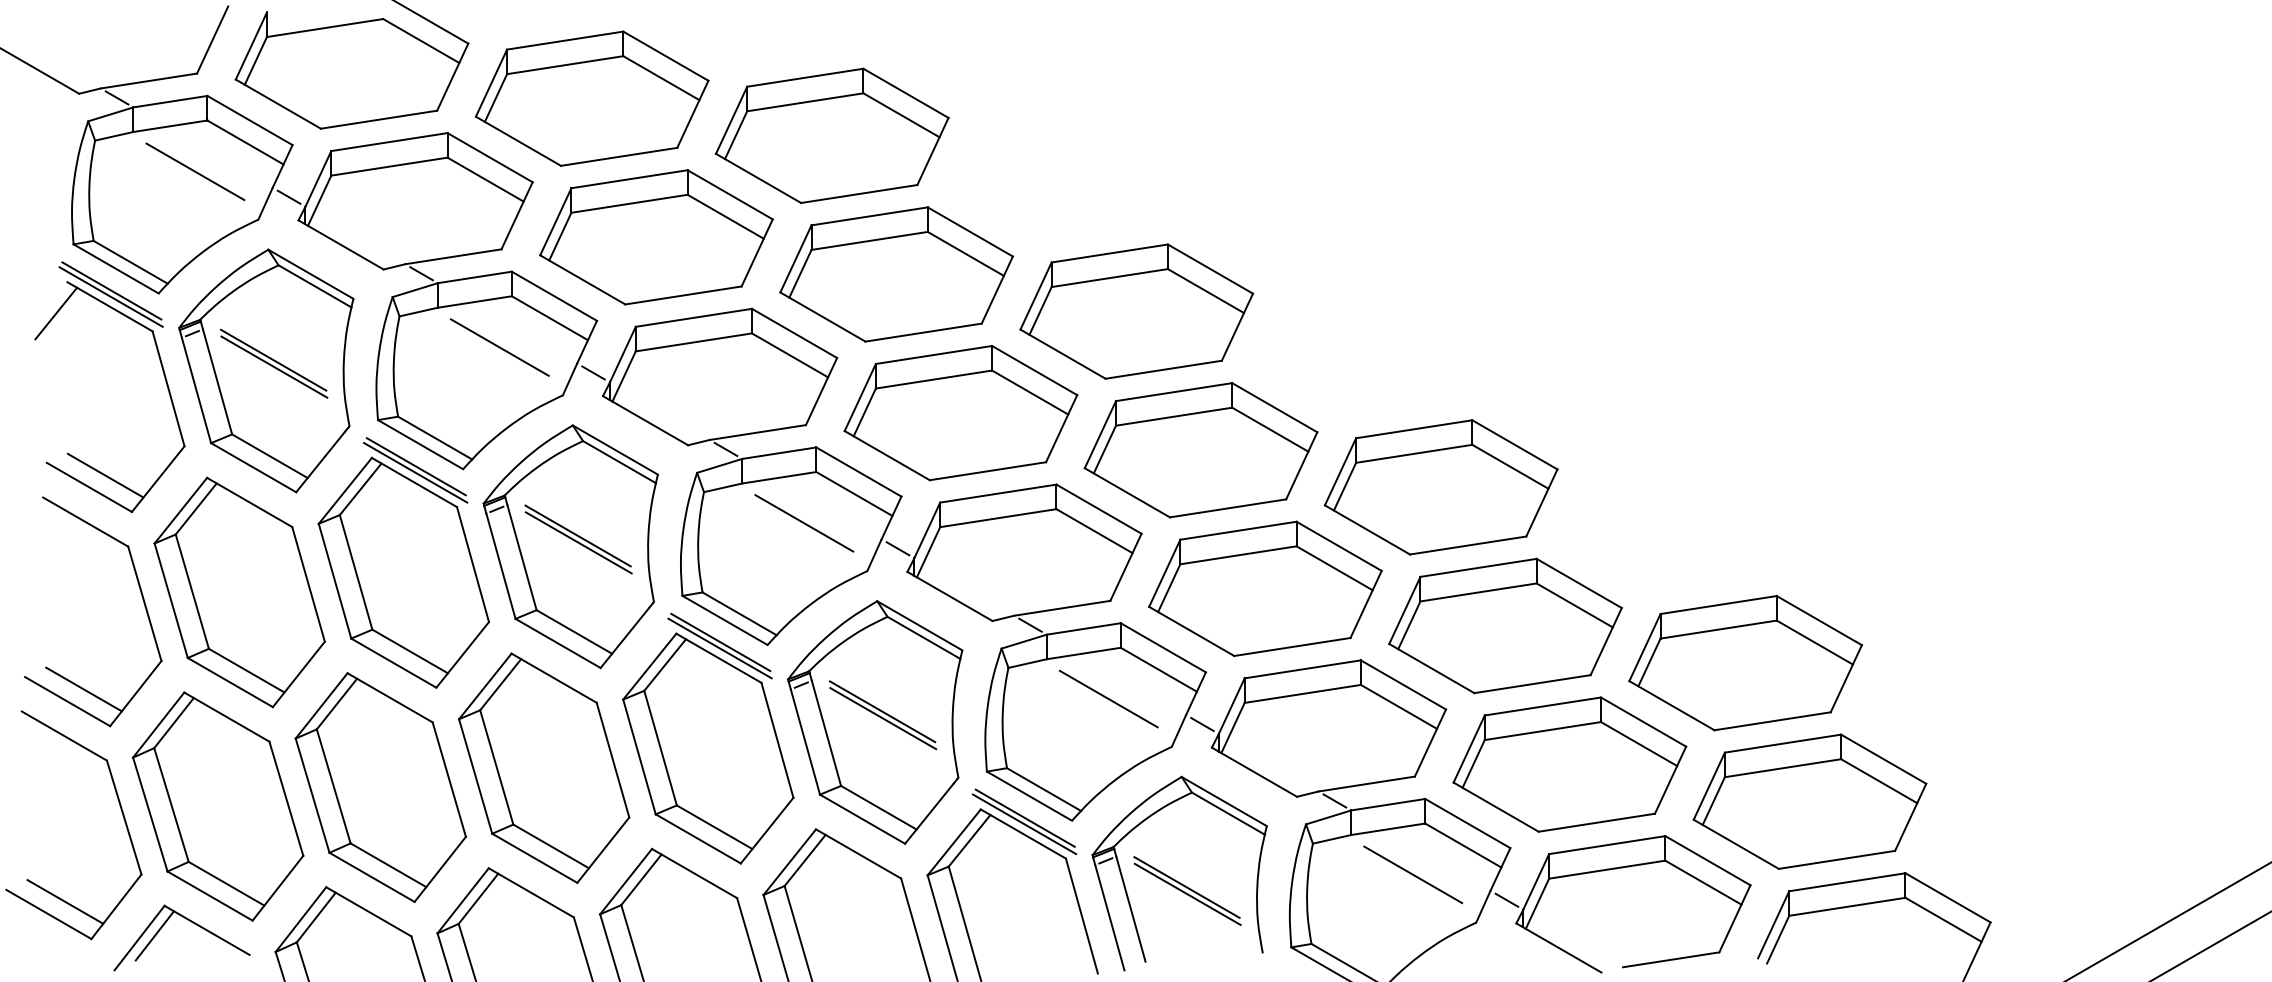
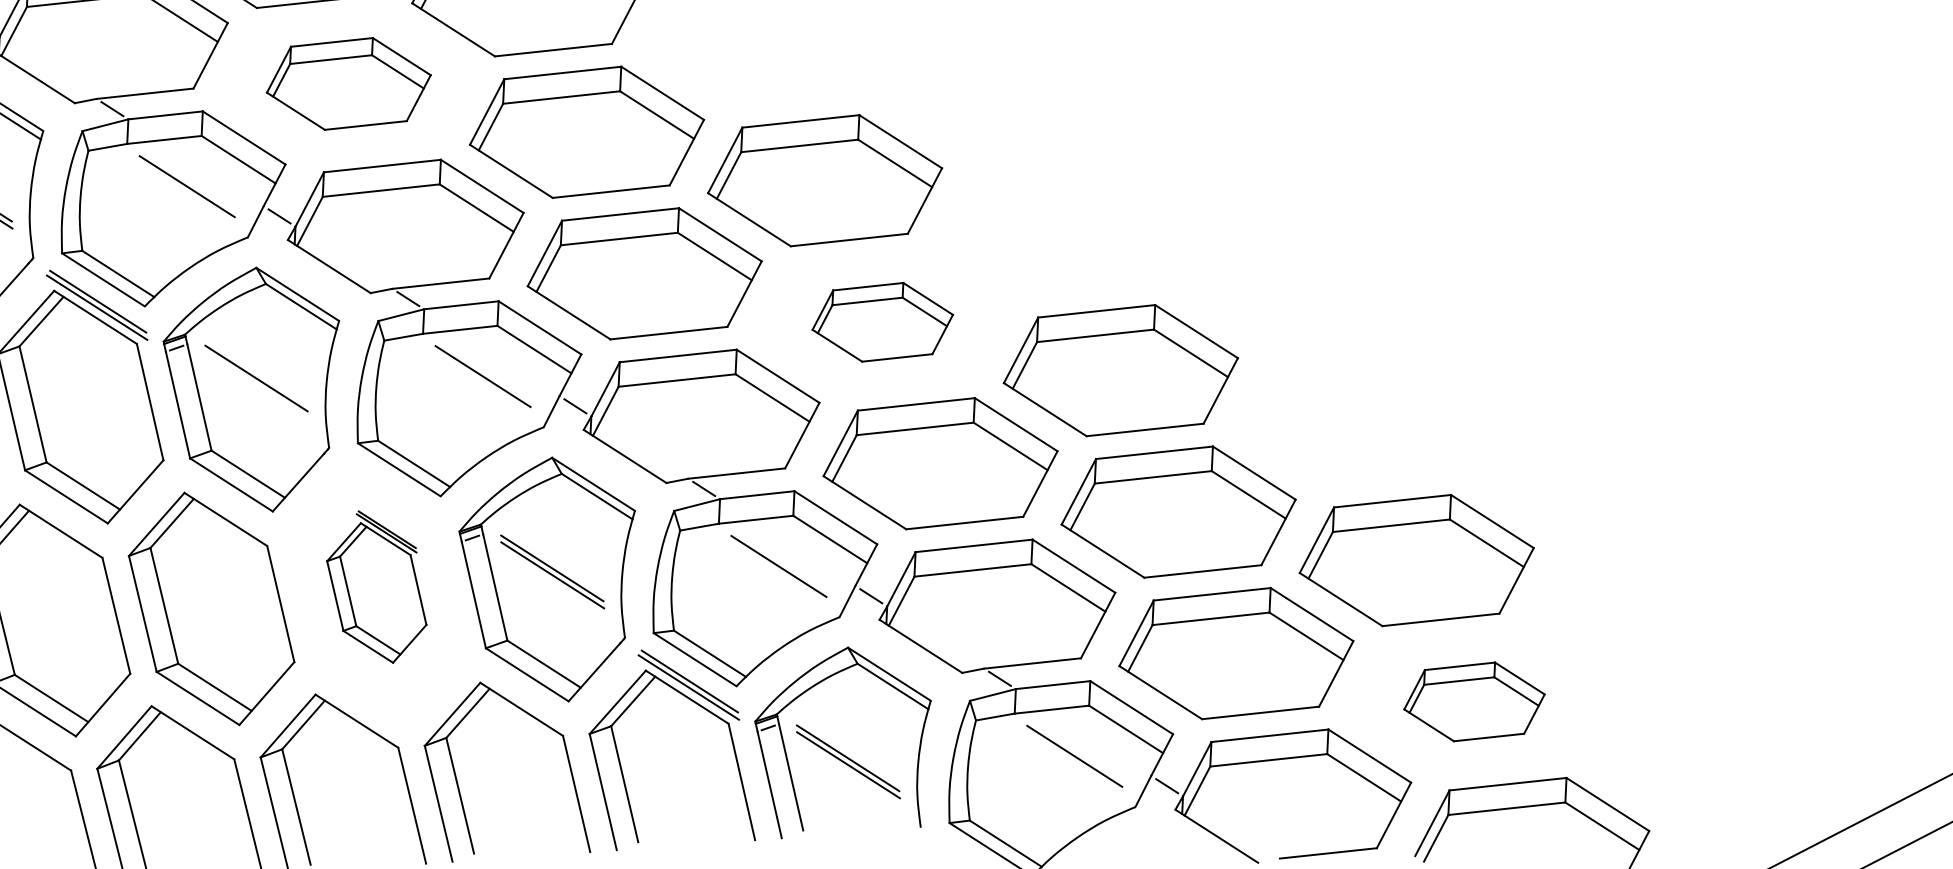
part: (656, 237) -> (348, 84), size x0.7
part: (1200, 450) -> (882, 322), size x0.6
line: (578, 542) -> (256, 385), removed
part: (708, 738) -> (377, 586), size x0.6
part: (1809, 801) -> (1474, 701), size x0.6

